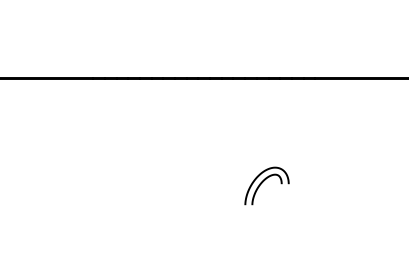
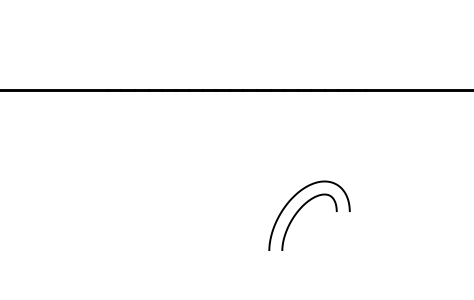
part: (266, 185) -> (308, 214), size x1.6

